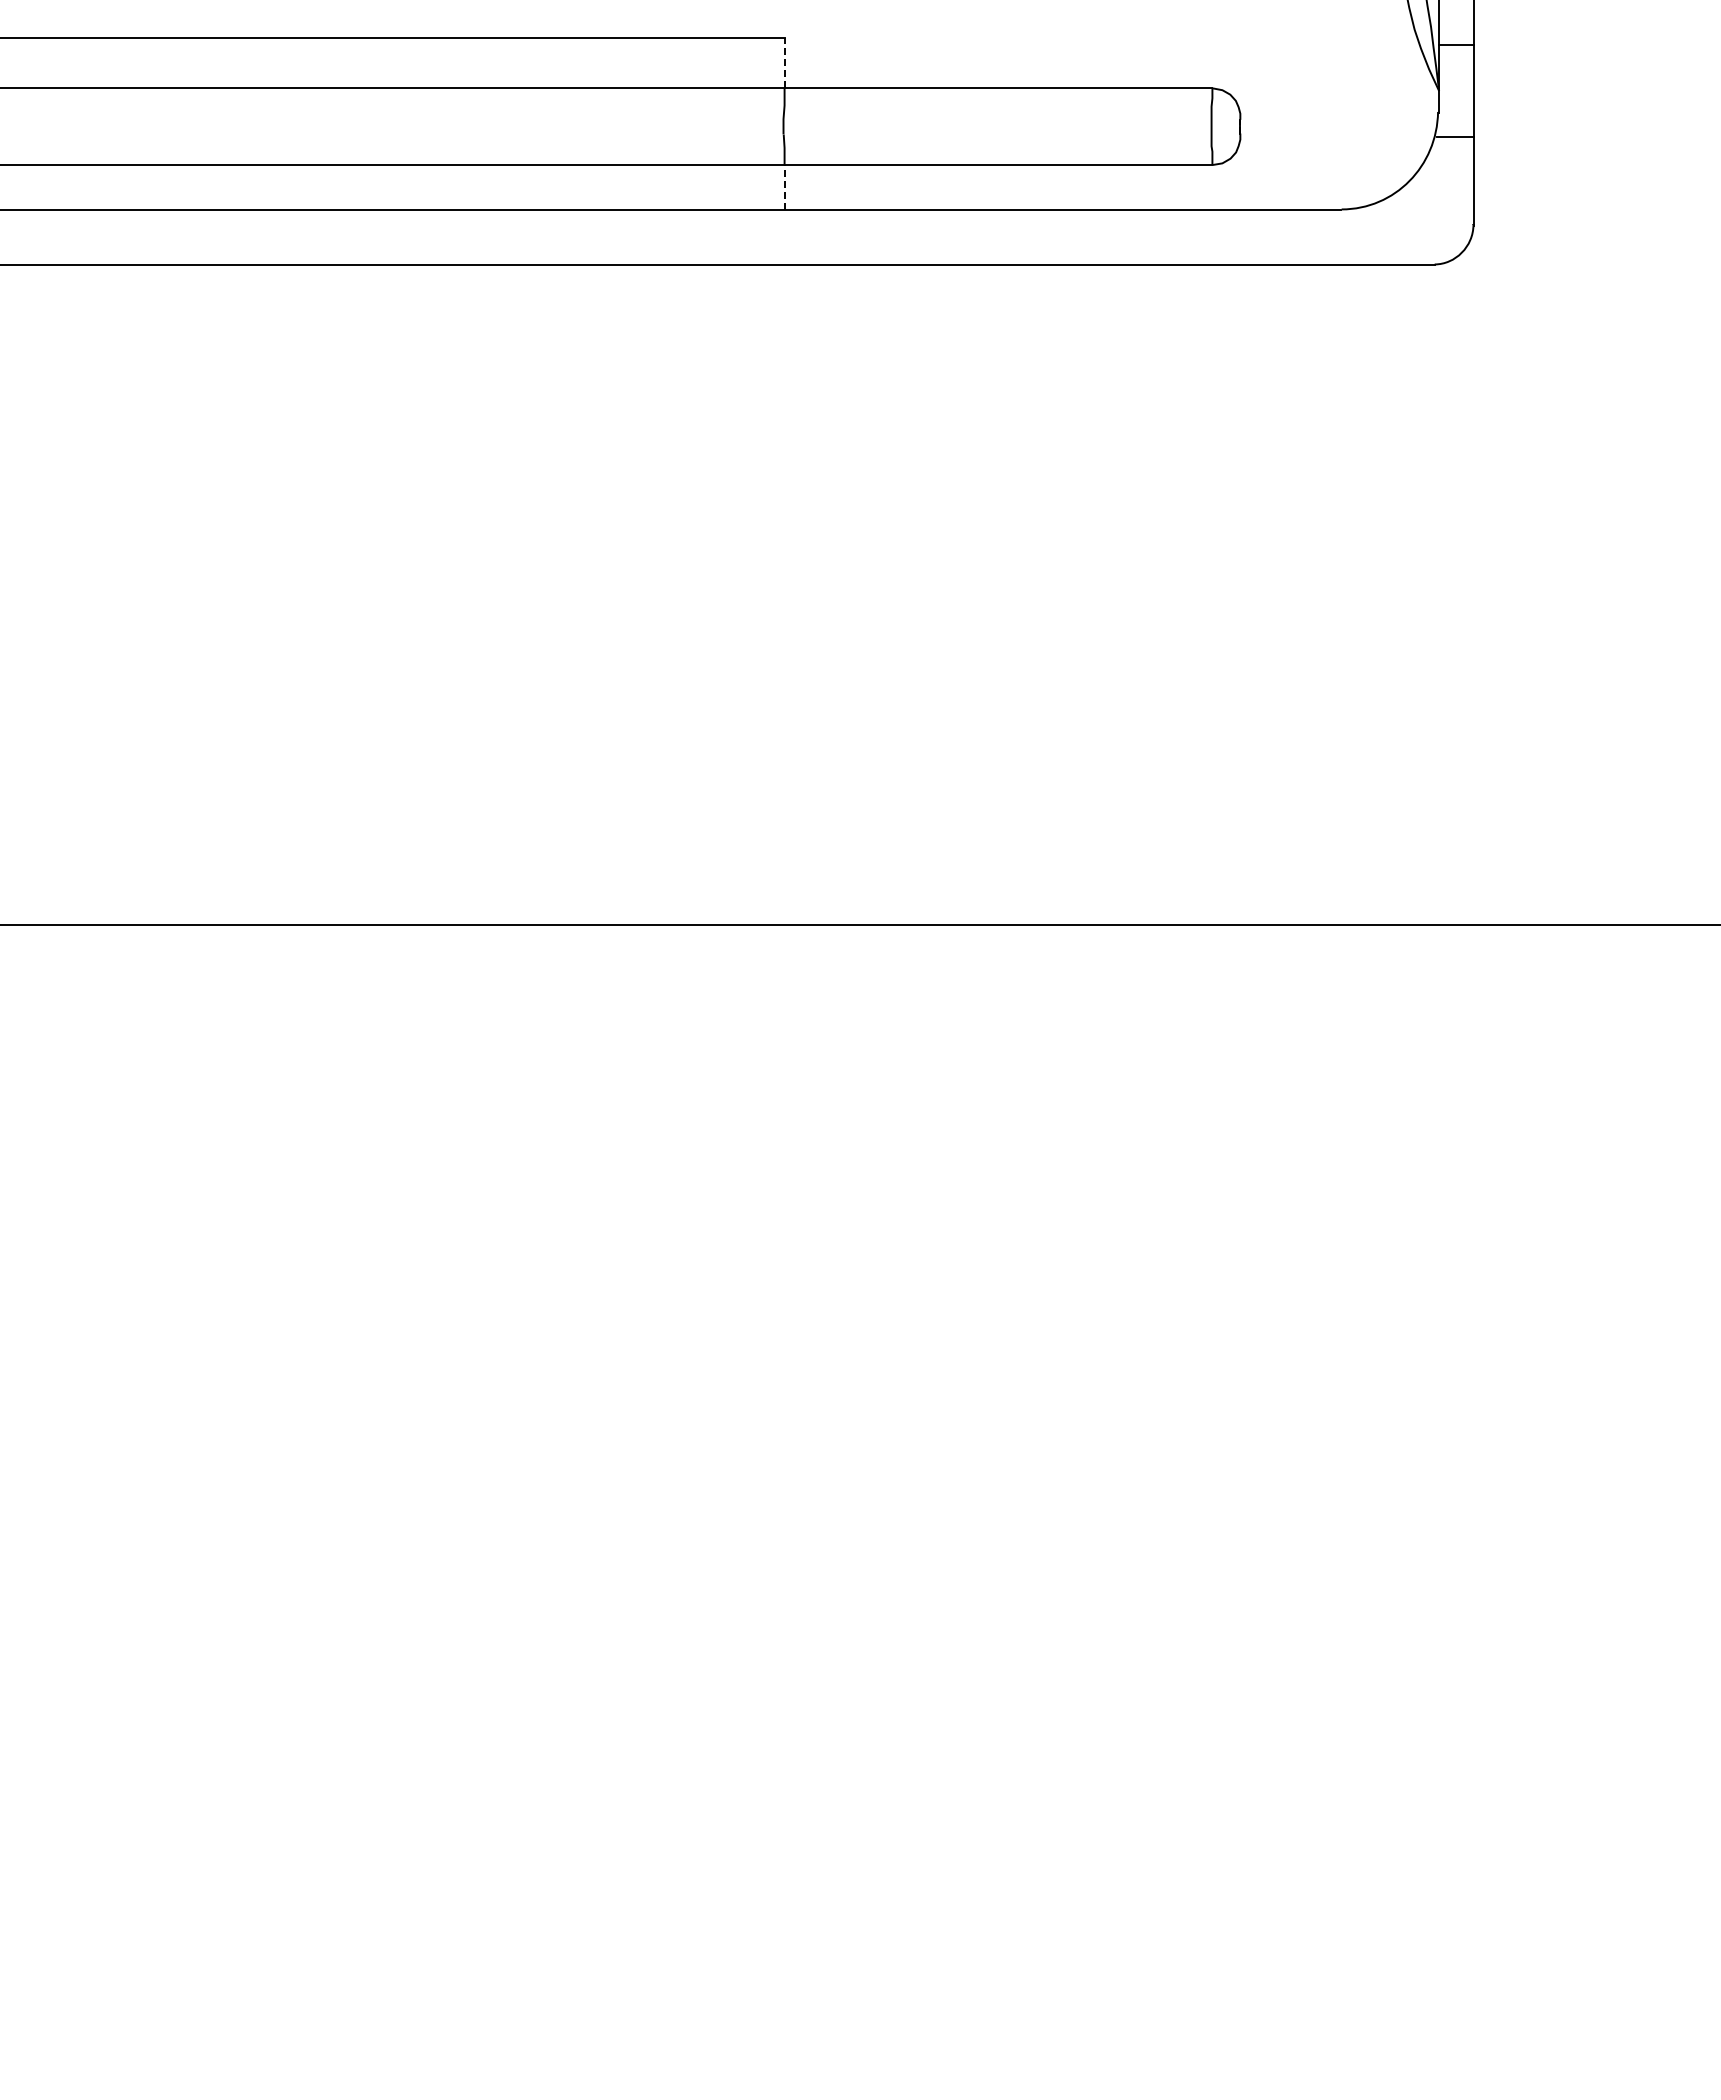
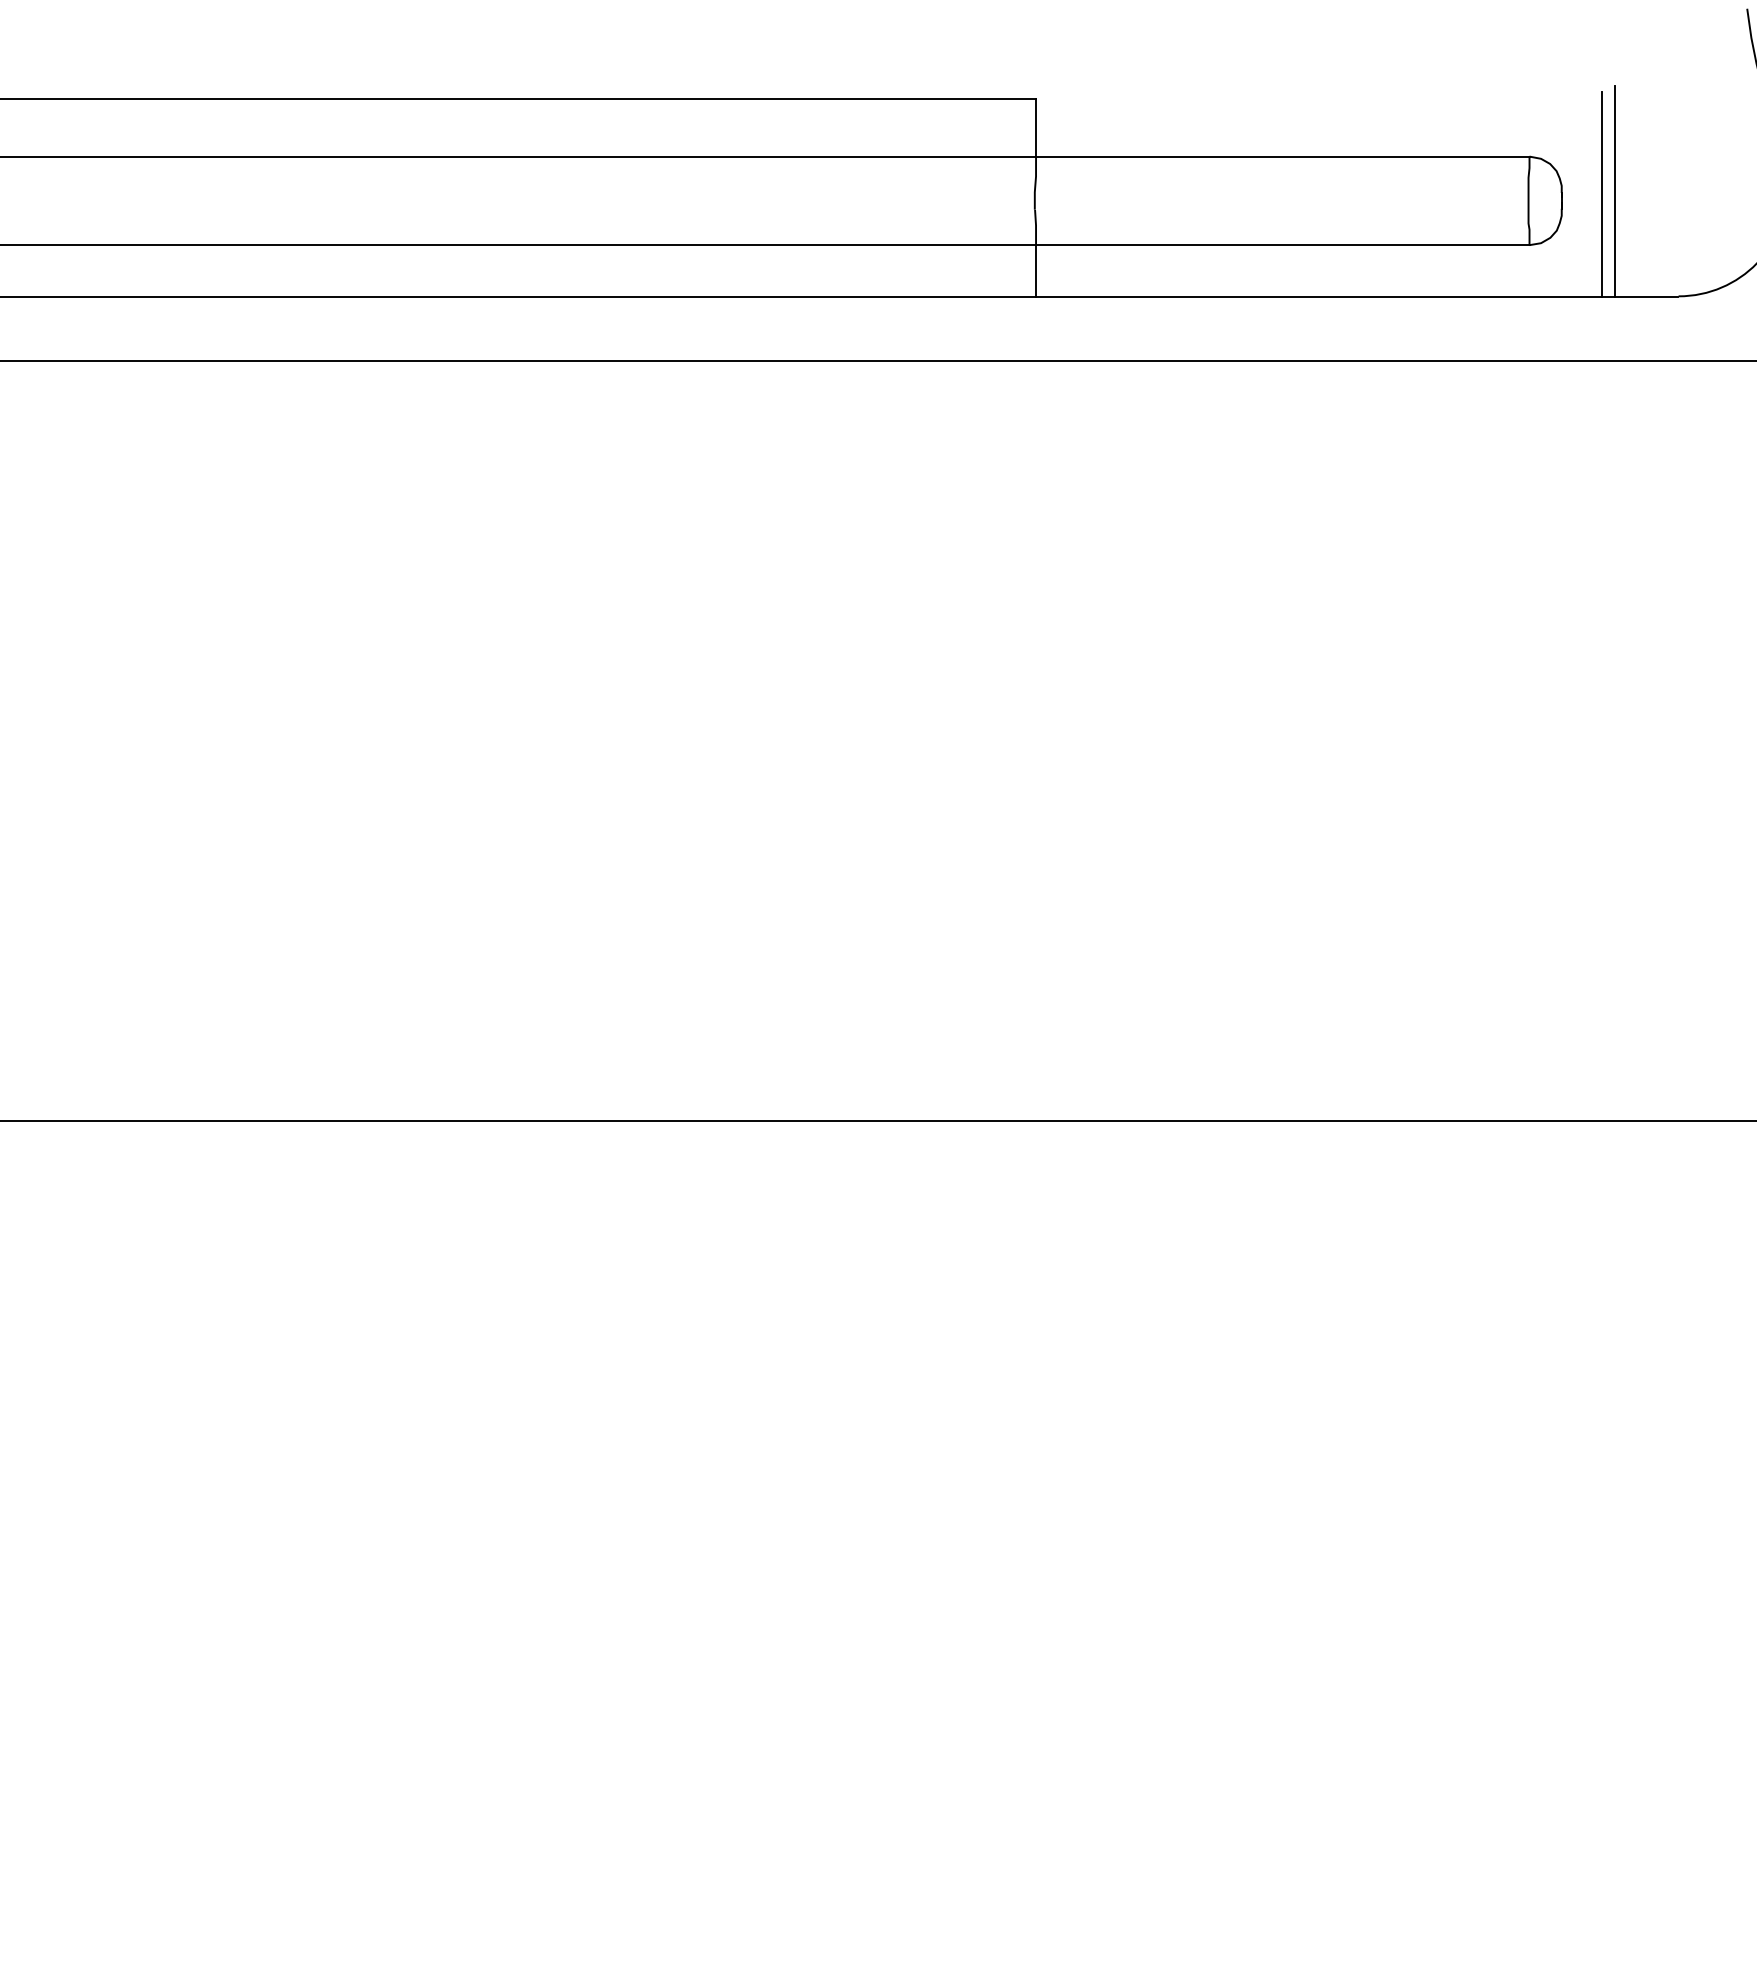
line: (784, 62) -> (1035, 126), dashed -> solid
line: (1286, 118) -> (1614, 191), added
line: (1274, 121) -> (1601, 194), added
line: (784, 187) -> (1035, 271), dashed -> solid

